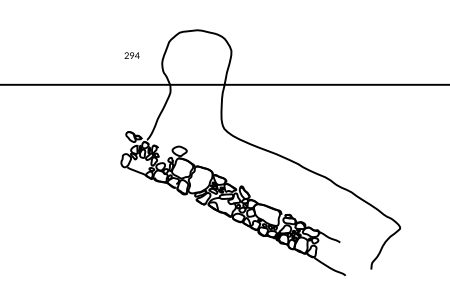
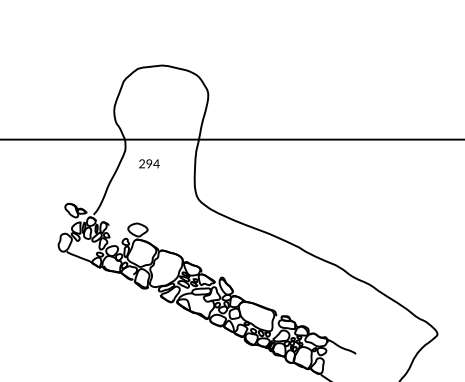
text: (131, 55) -> (148, 163), moved

